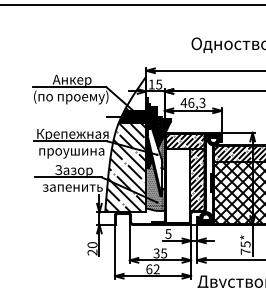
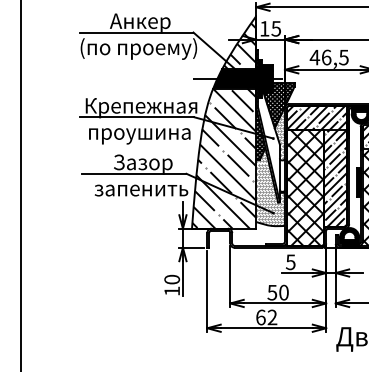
hatch: (137, 95) -> (242, 45), added
text: (202, 102) -> (343, 56), 46,3 -> 46,5
hatch: (177, 186) -> (304, 188), added
text: (92, 252) -> (172, 291), 20 -> 10
text: (160, 253) -> (278, 292), 35 -> 50

